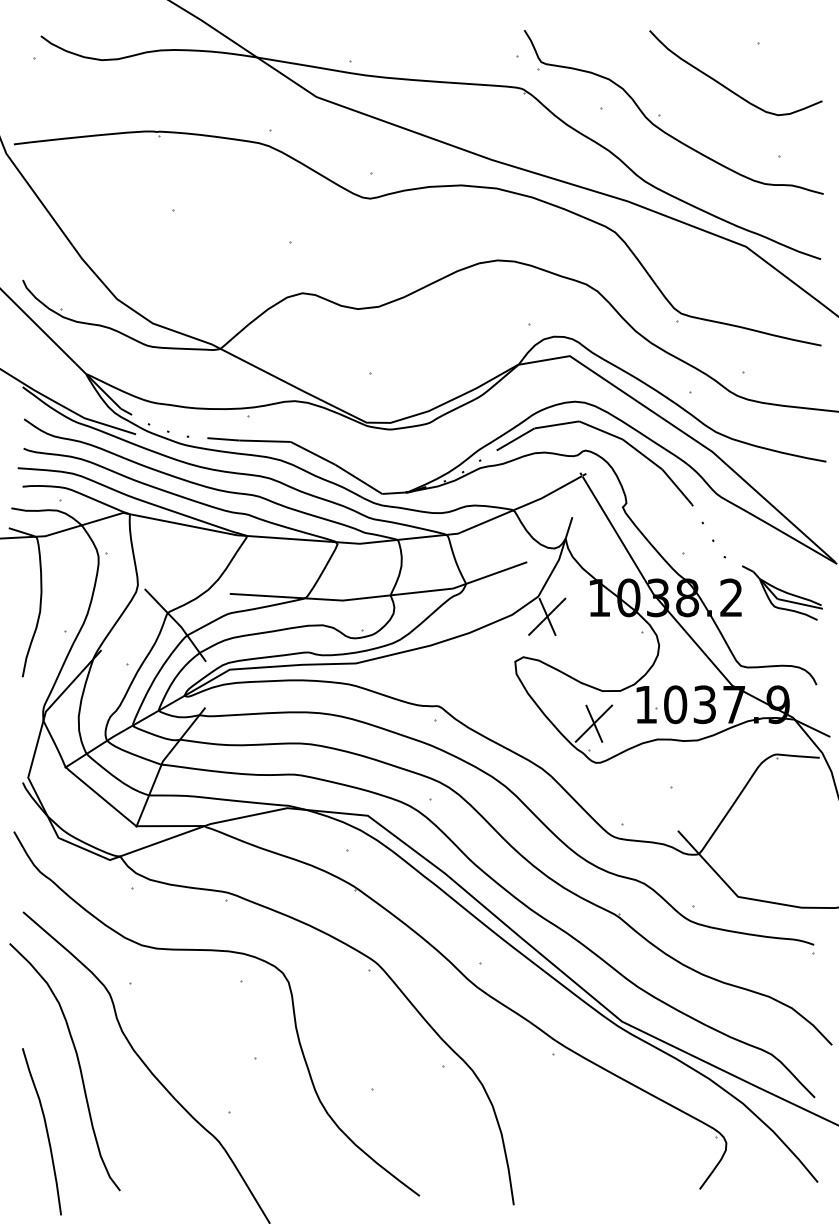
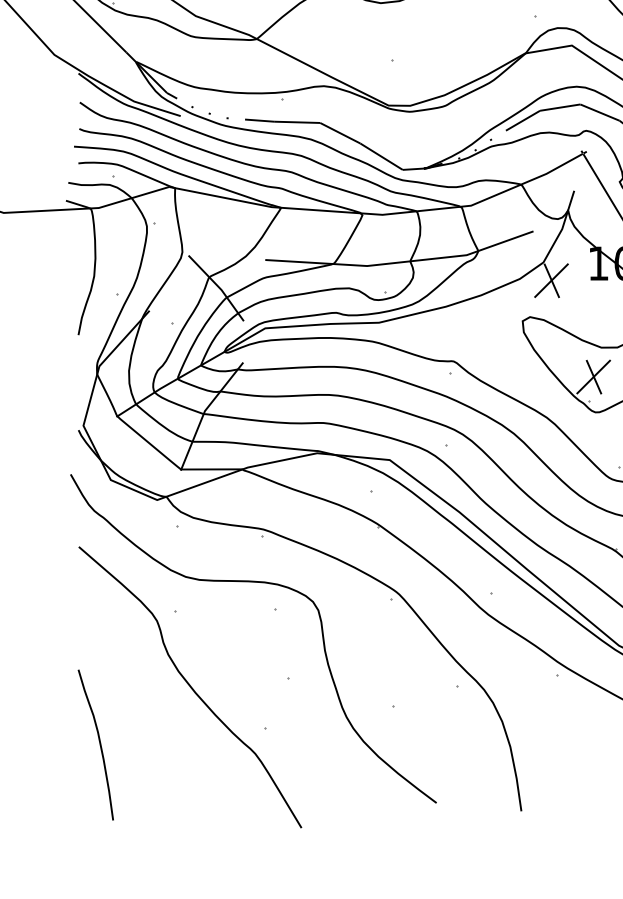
curve: (78, 1066) -> (128, 686), removed

